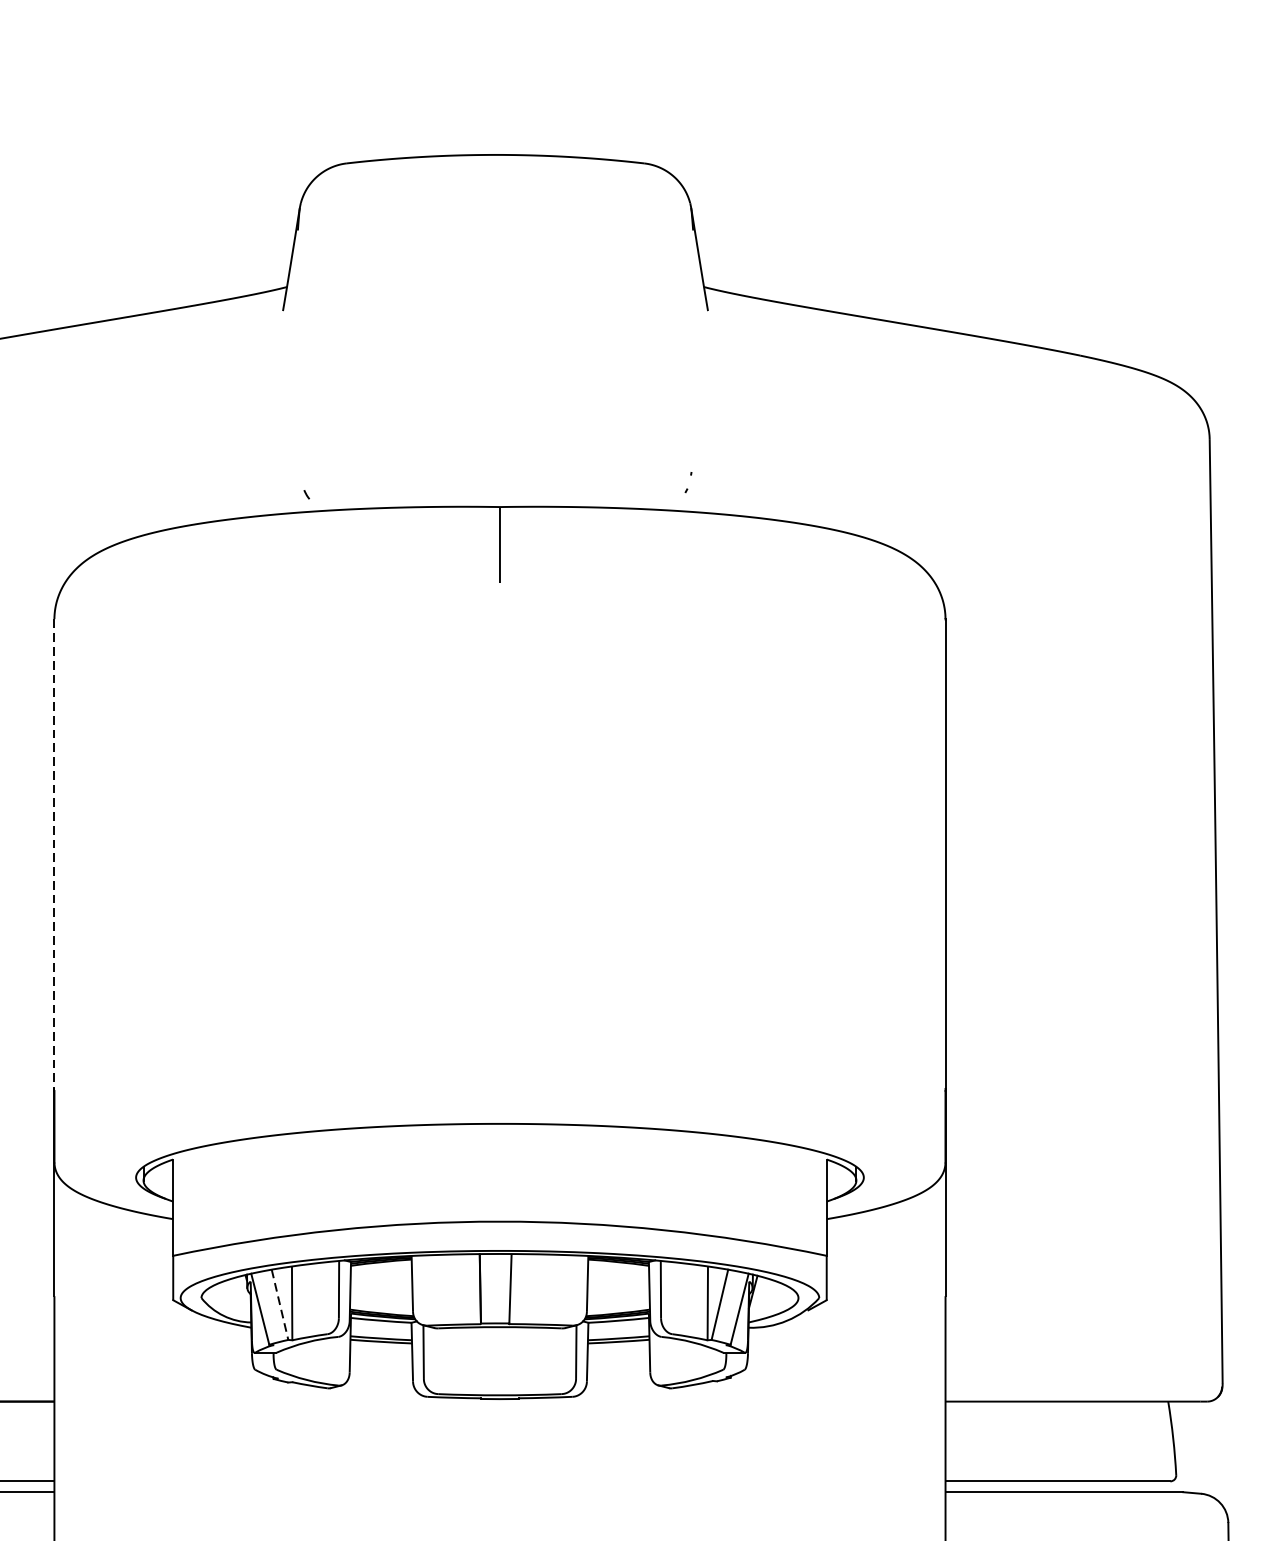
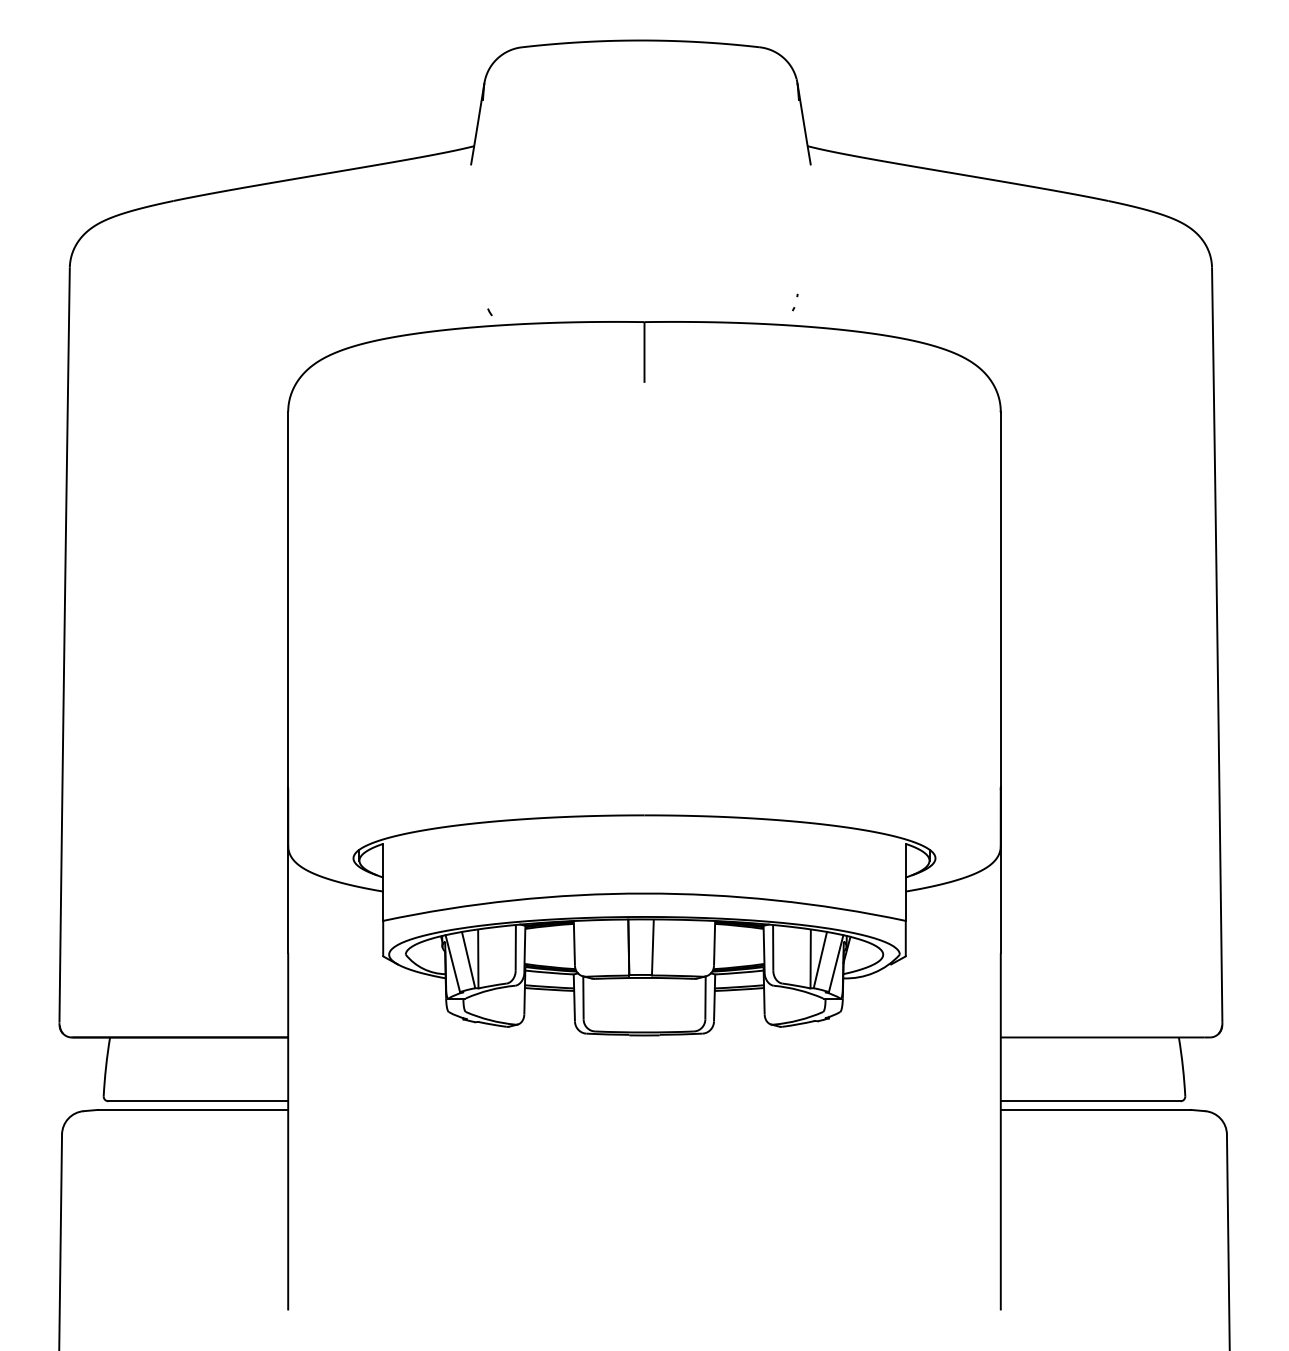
line: (54, 853) -> (288, 599), dashed -> solid
line: (279, 1305) -> (468, 960), dashed -> solid

